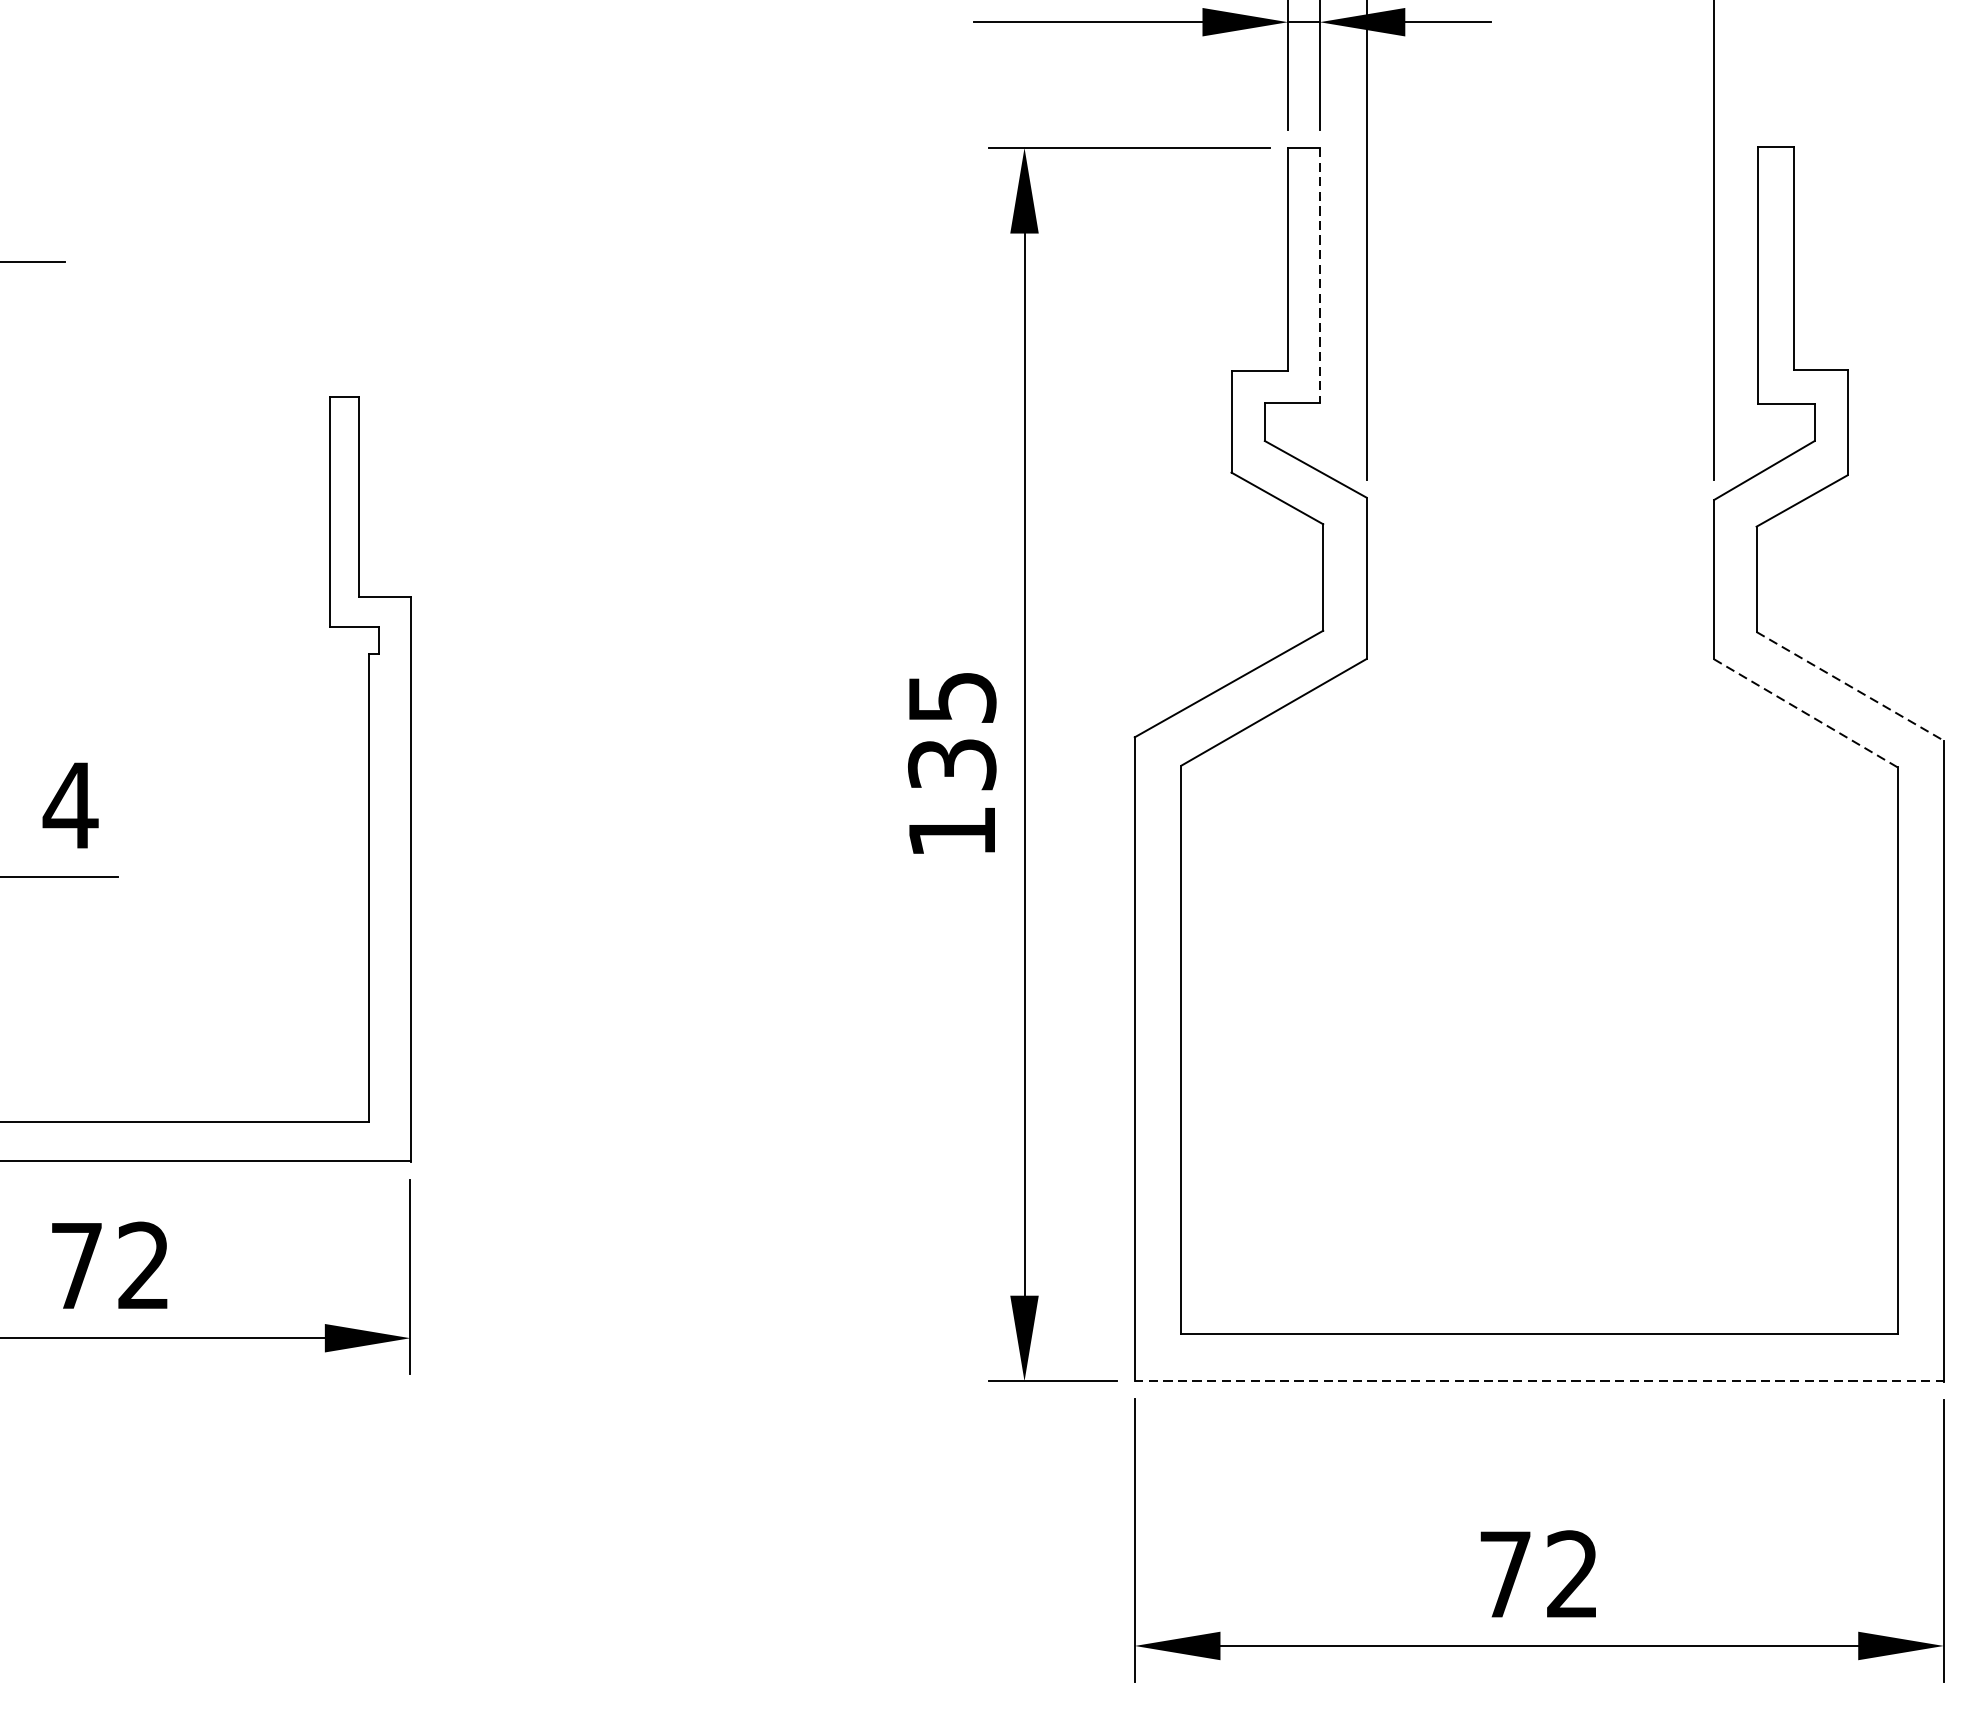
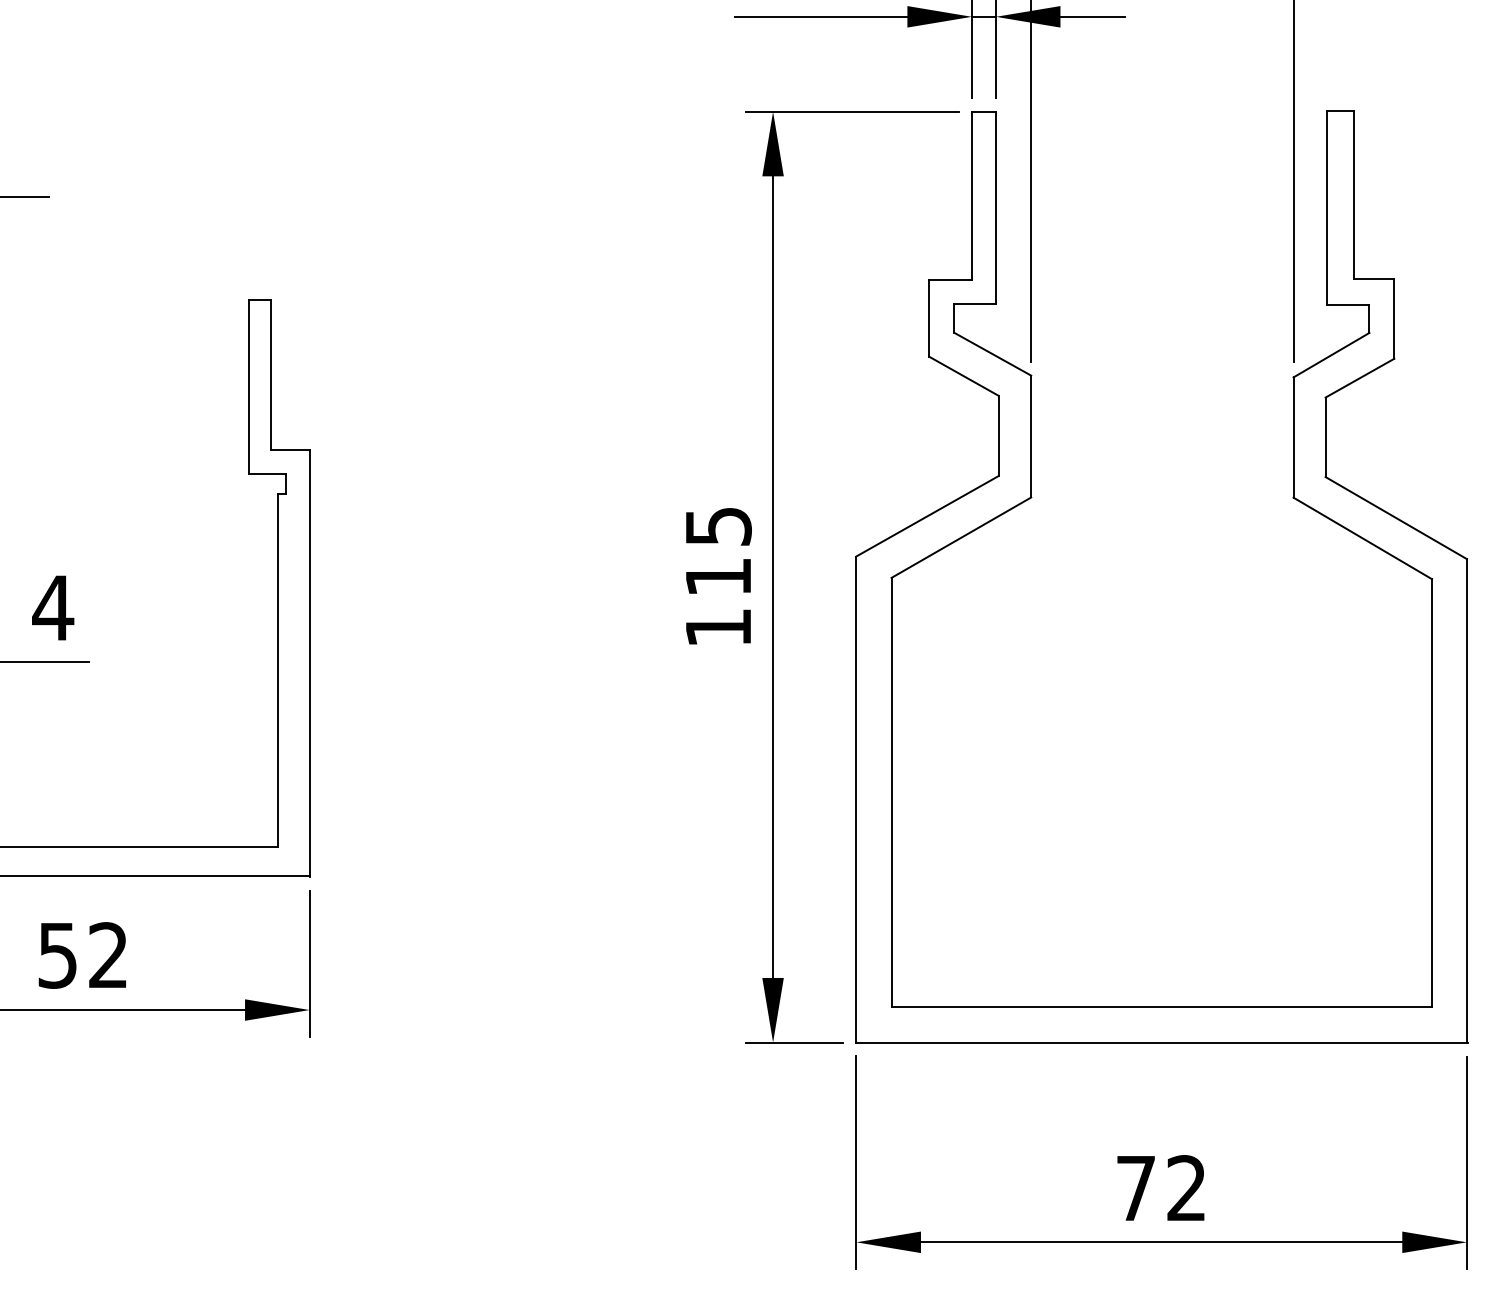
line: (1319, 276) -> (995, 208), dashed -> solid
line: (1850, 686) -> (1396, 518), dashed -> solid
line: (1805, 713) -> (1362, 538), dashed -> solid
text: (952, 765) -> (718, 577), 135 -> 115
text: (76, 1265) -> (57, 955), 72 -> 52
line: (1540, 1381) -> (1162, 1042), dashed -> solid

